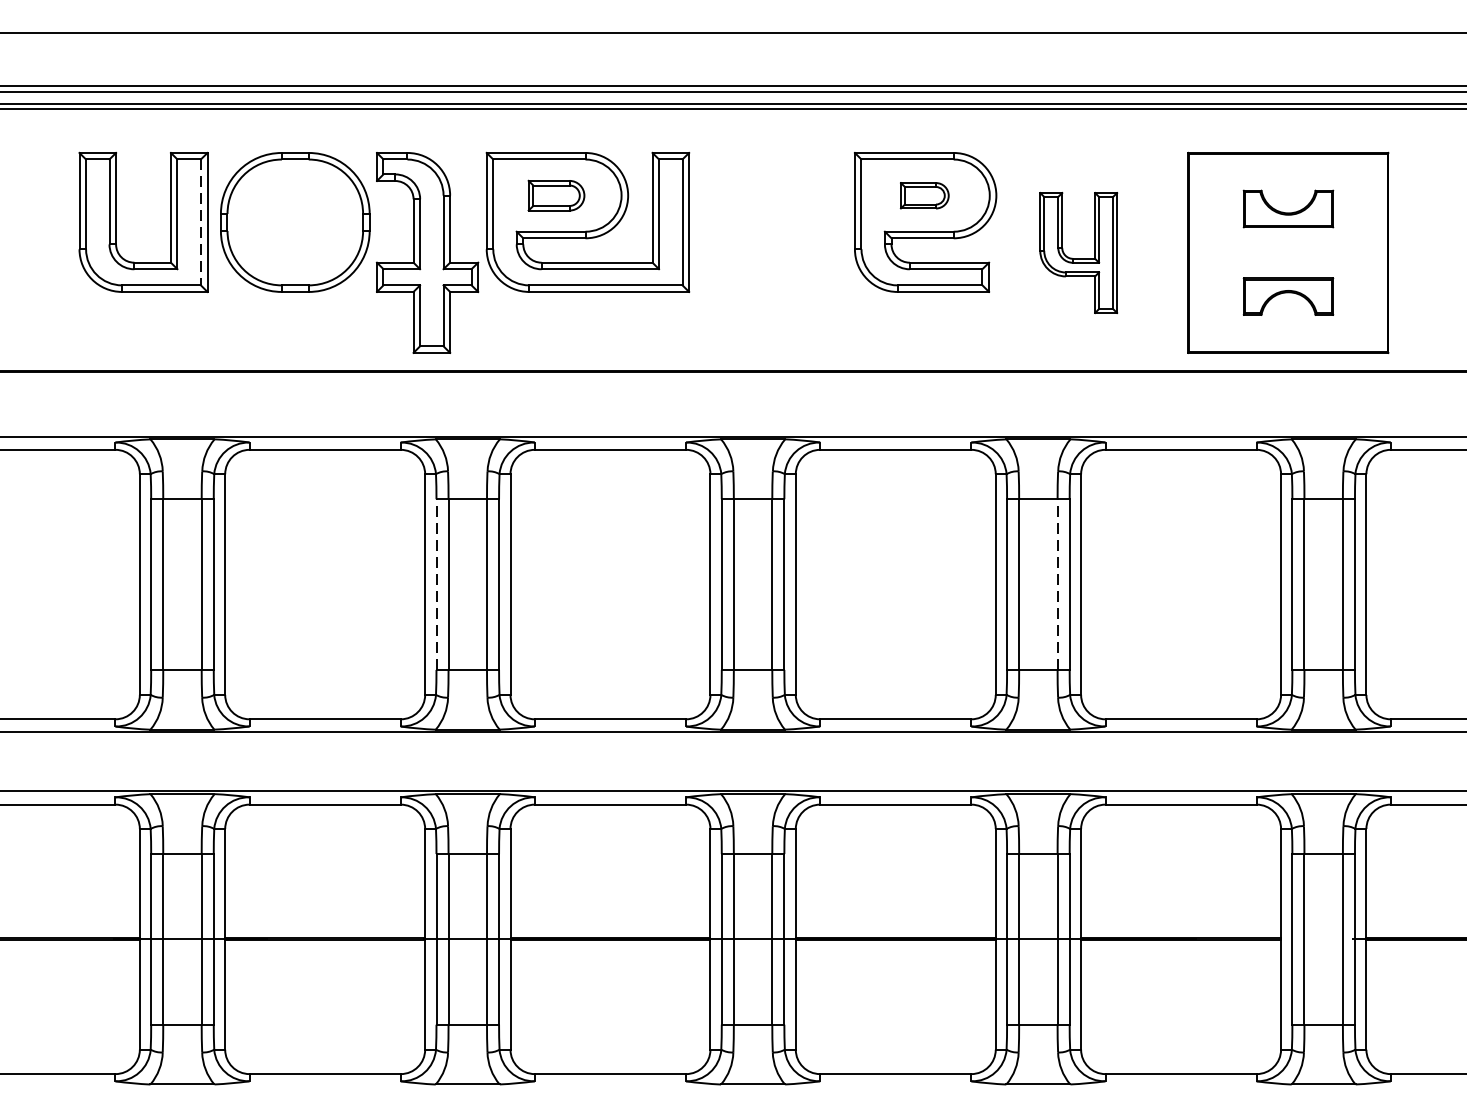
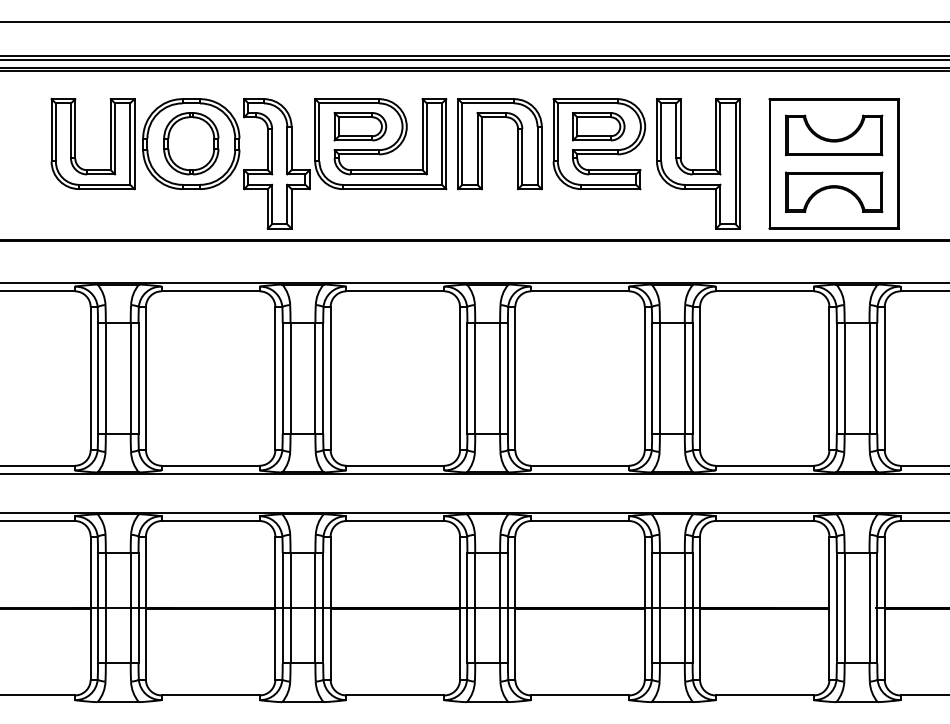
part: (556, 195) -> (360, 126), size x1.43
part: (924, 195) -> (598, 126), size x1.67
part: (1288, 209) -> (834, 135), size x1.67
part: (295, 221) -> (191, 143), added
line: (201, 223) -> (130, 144), dashed -> solid
part: (745, 223) -> (482, 144), added
part: (1078, 252) -> (698, 163), size x1.67
part: (1288, 295) -> (834, 191), size x1.67
line: (436, 584) -> (282, 378), dashed -> solid
line: (1057, 584) -> (684, 378), dashed -> solid

